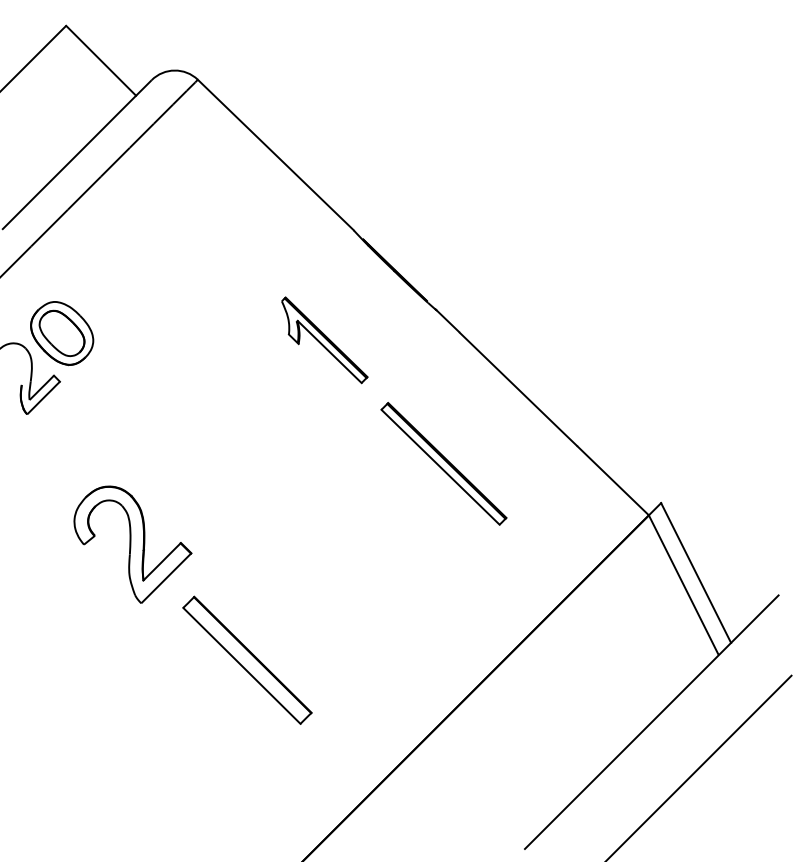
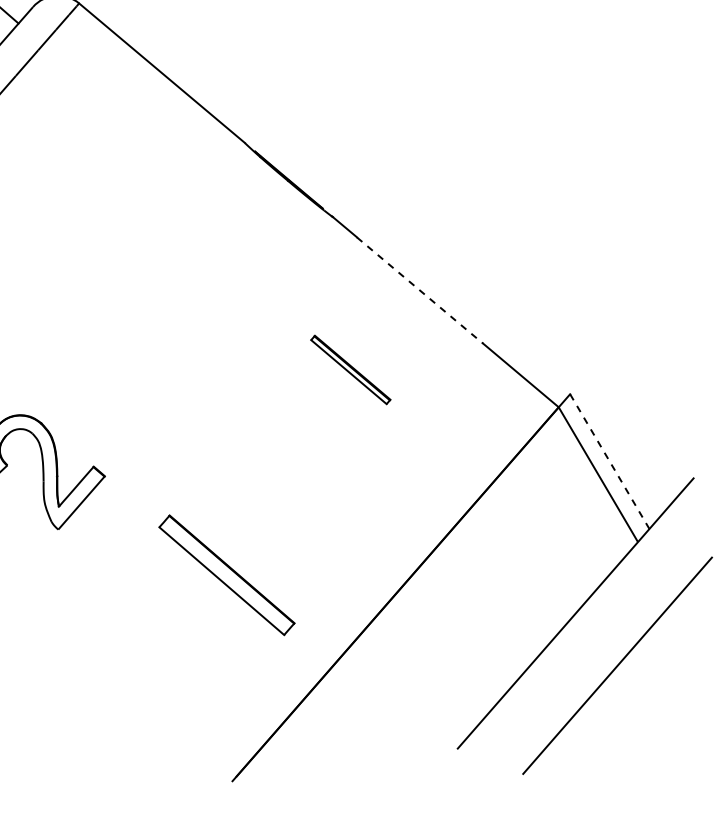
part: (324, 340) -> (223, 254), removed
line: (519, 390) -> (421, 291), solid -> dashed
part: (443, 463) -> (350, 369), size x0.6
line: (696, 573) -> (610, 462), solid -> dashed
part: (247, 659) -> (226, 574), moved

